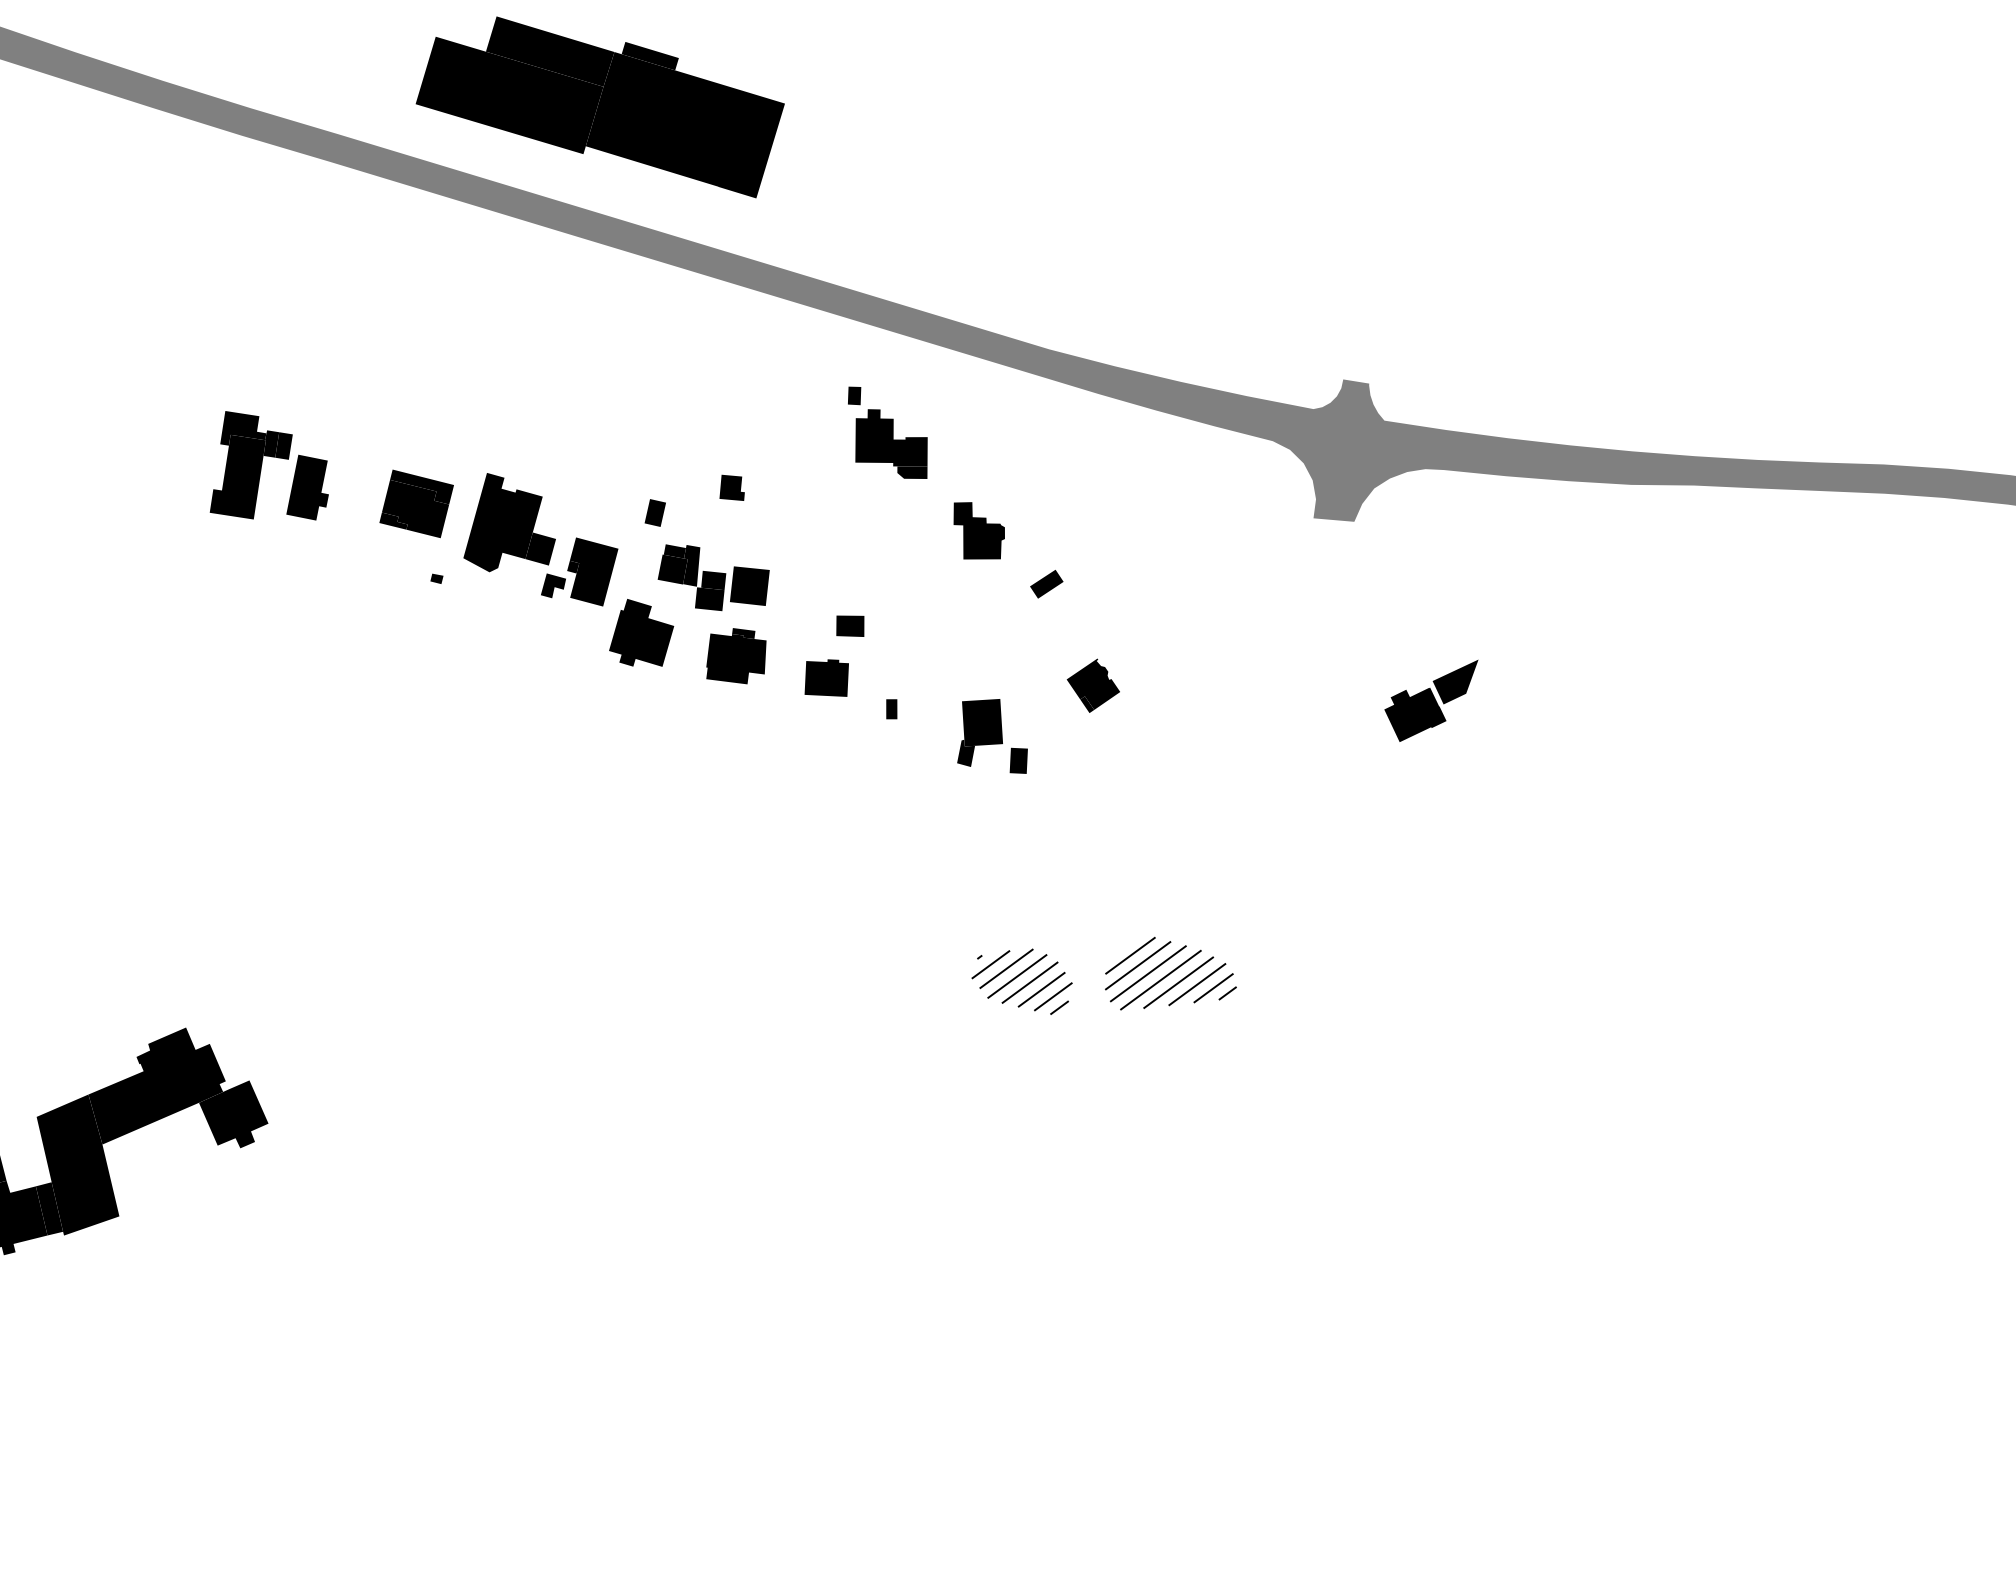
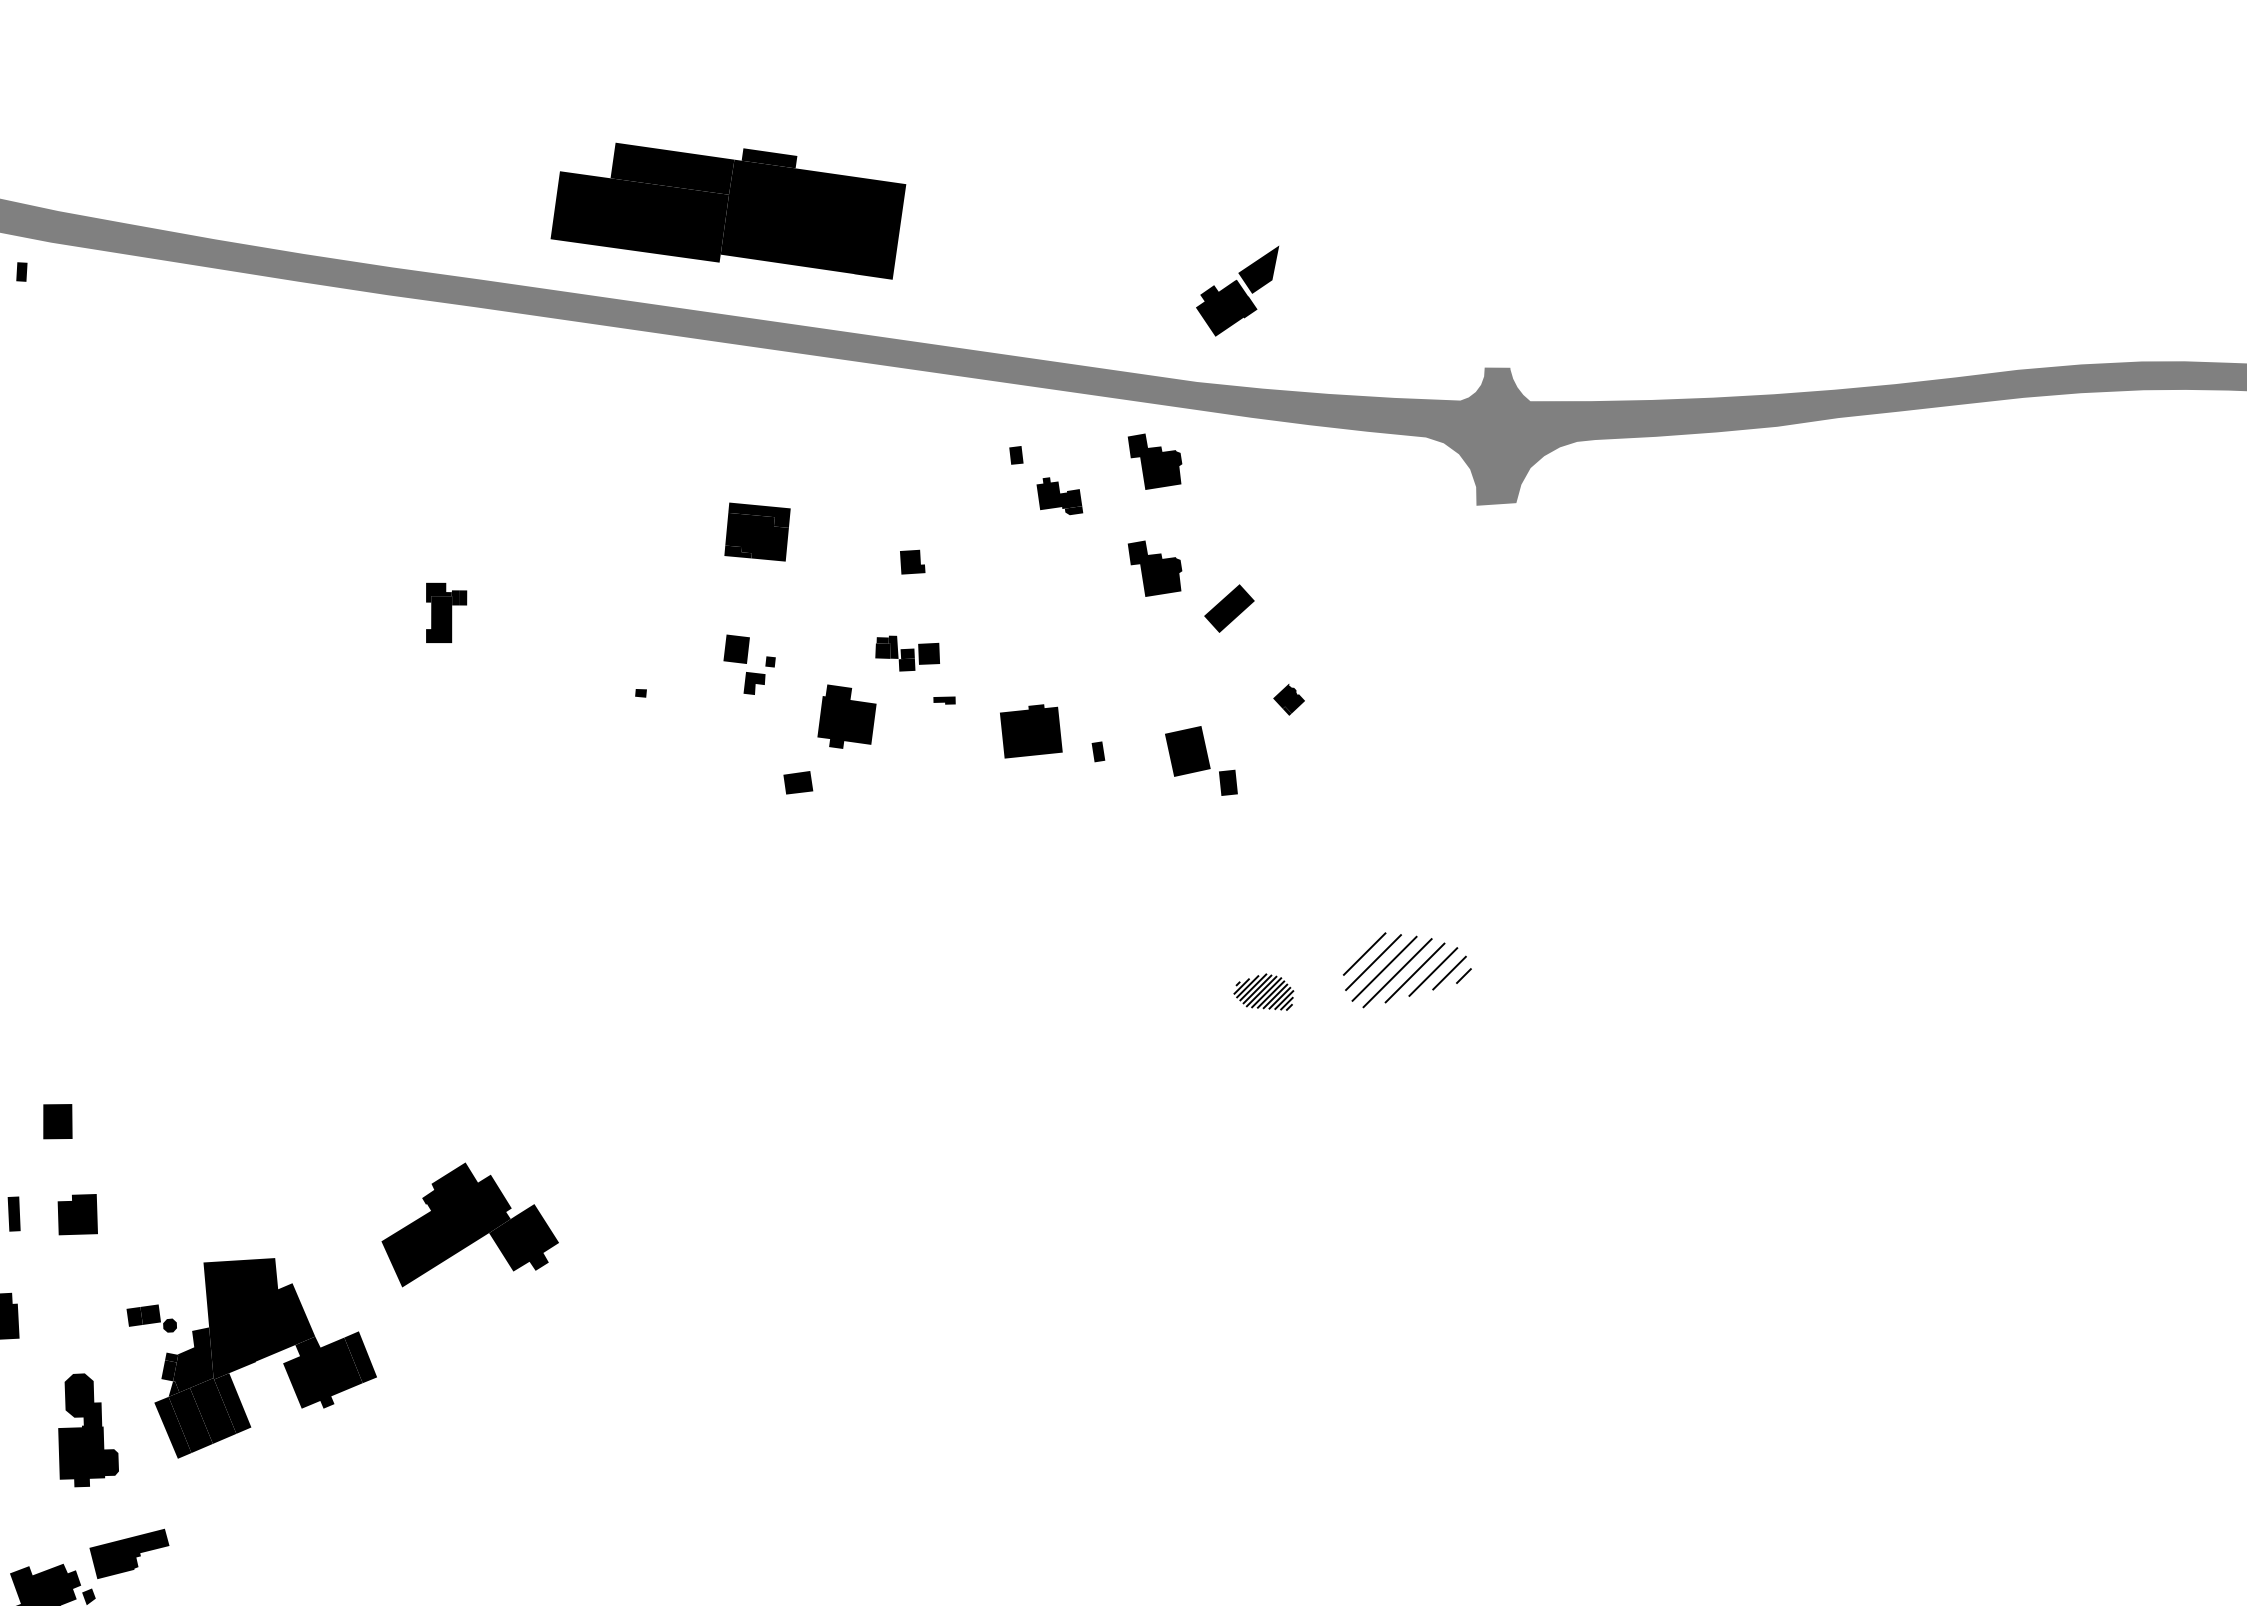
part: (993, 423) -> (1154, 461), added
part: (892, 443) -> (1059, 495), size x0.6
part: (252, 466) -> (446, 612), size x0.6
fill: (310, 488) -> (505, 624), removed
part: (416, 503) -> (757, 531), moved
fill: (655, 512) -> (841, 597), removed
fill: (502, 524) -> (696, 631), removed
fill: (591, 571) -> (788, 663), removed
part: (713, 579) -> (907, 653), size x0.6
part: (1045, 584) -> (1228, 608), size x1.6
part: (850, 625) -> (798, 782), moved
fill: (736, 659) -> (941, 726), removed
part: (827, 678) -> (1031, 731), size x1.4
part: (1092, 685) -> (1288, 699), size x0.6
part: (1429, 699) -> (1237, 291), moved
fill: (966, 752) -> (1176, 782), removed
part: (1023, 978) -> (1264, 991), size x0.6
fill: (77, 1164) -> (381, 1310), removed

